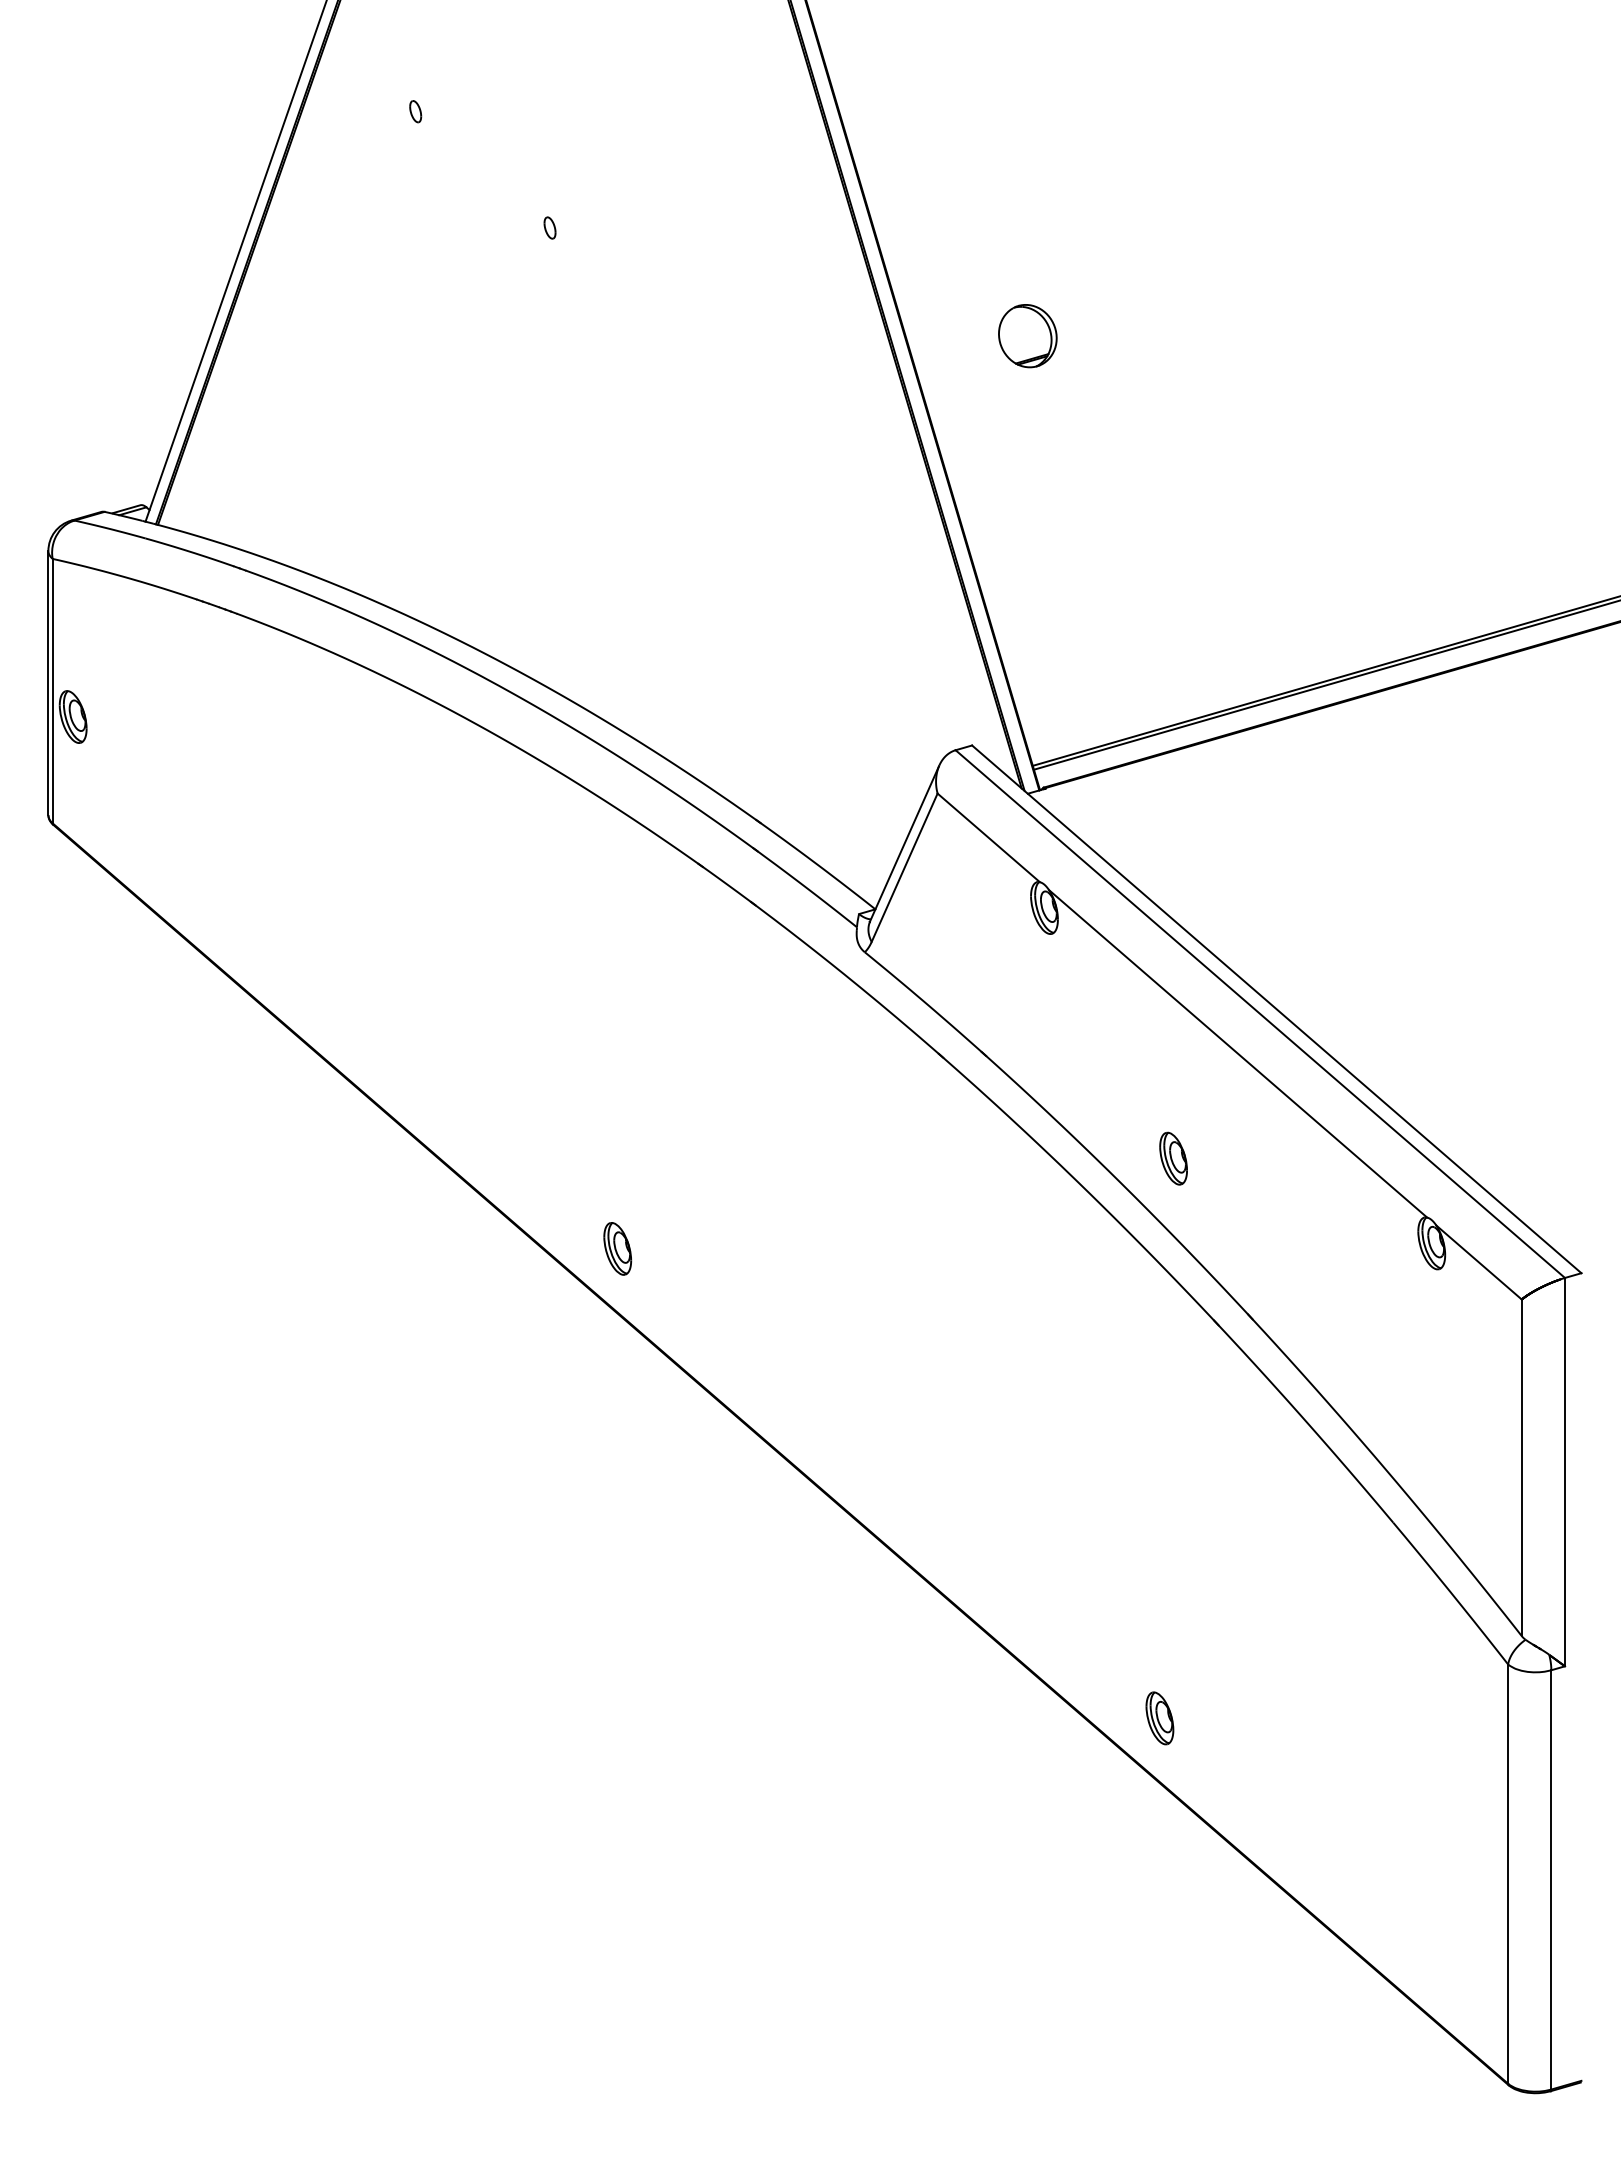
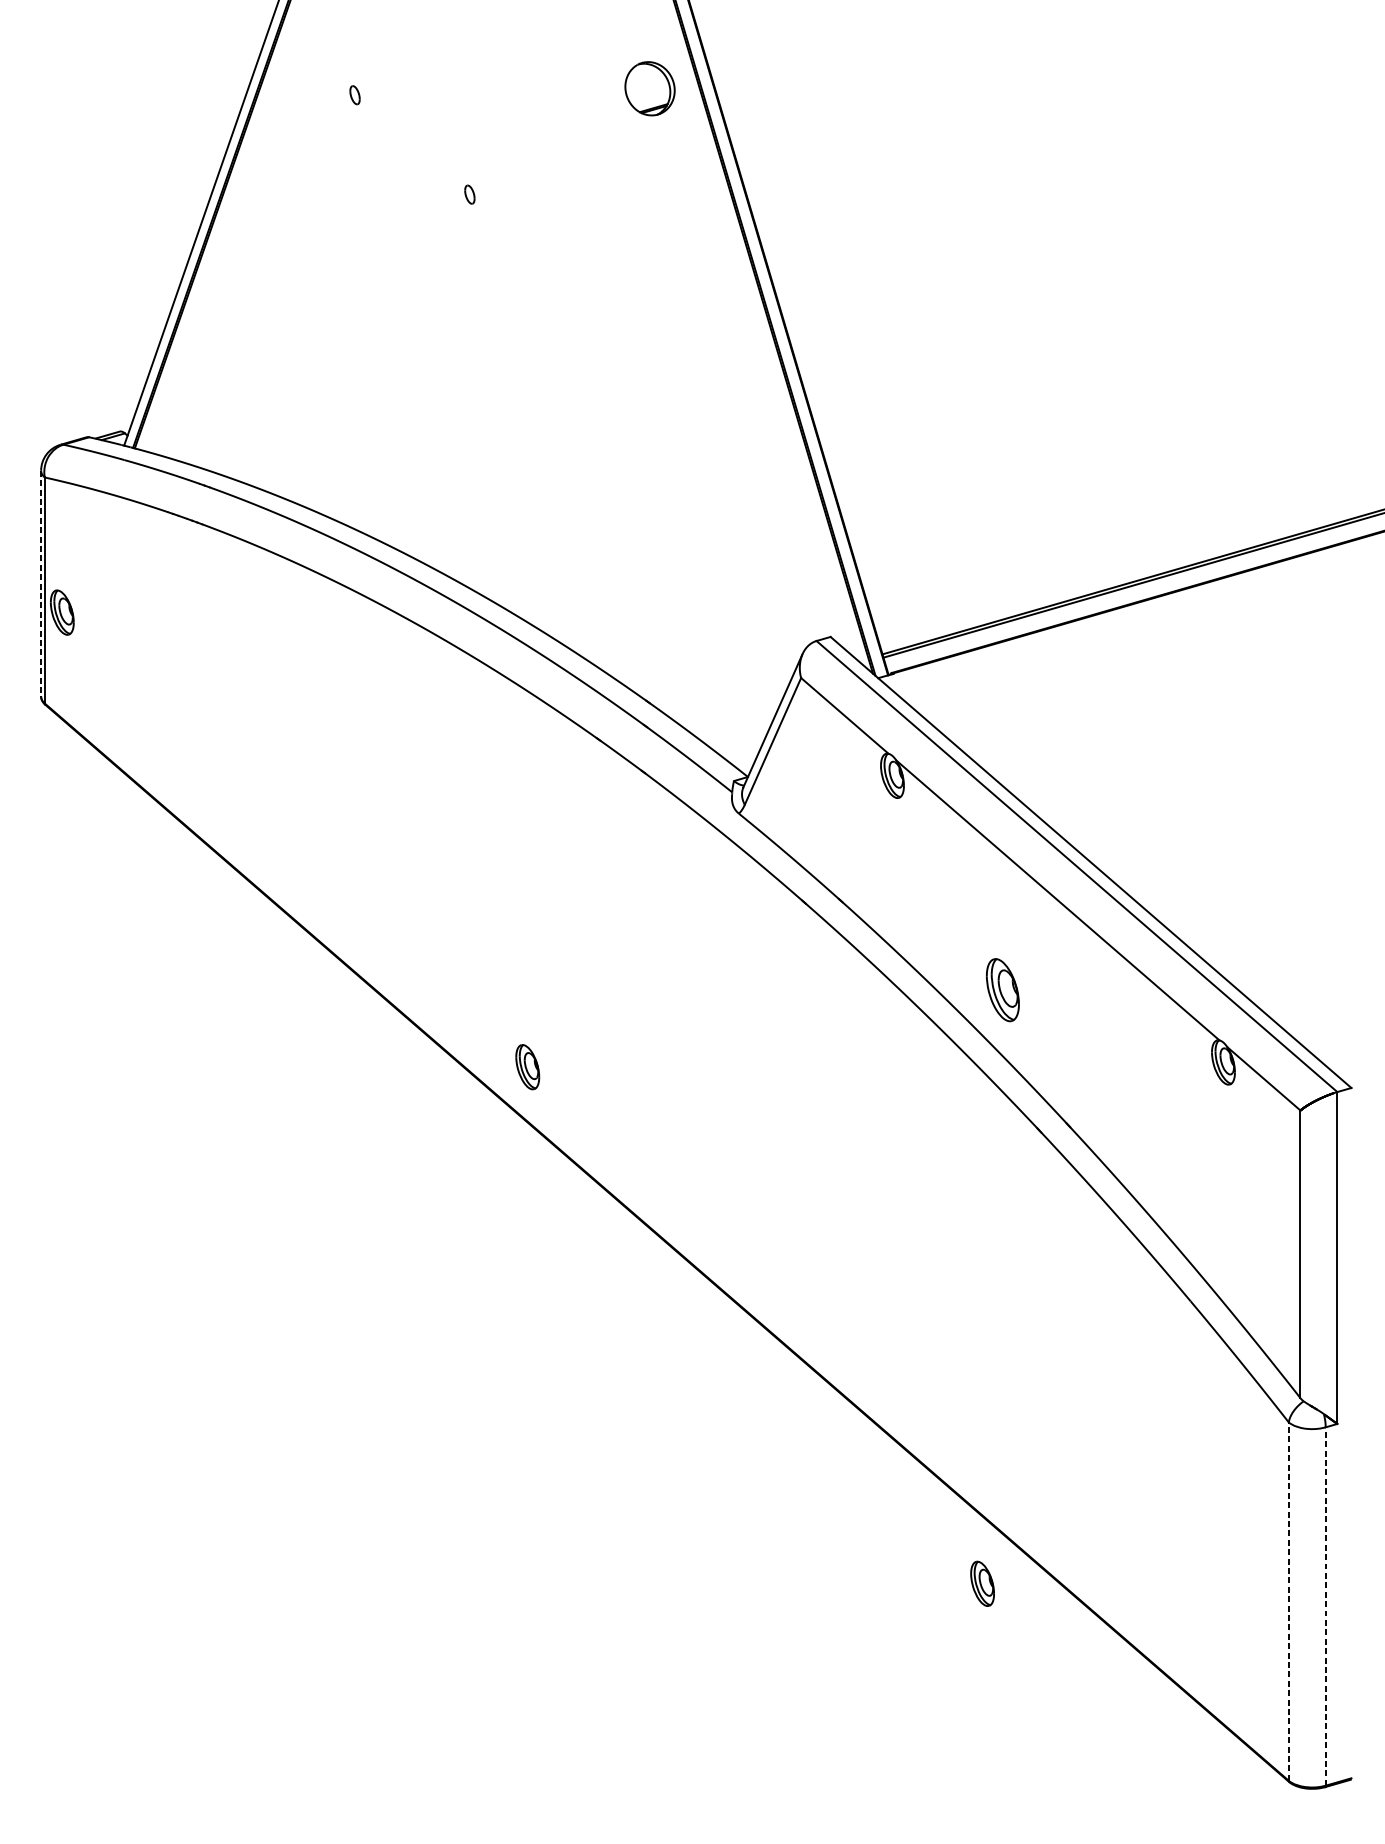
part: (1027, 336) -> (649, 89), moved
line: (48, 683) -> (41, 583), solid -> dashed
part: (1173, 1158) -> (1002, 989), size x1.4
part: (1159, 1718) -> (982, 1583), moved
line: (1508, 1874) -> (1289, 1601), solid -> dashed
line: (1551, 1879) -> (1325, 1606), solid -> dashed

